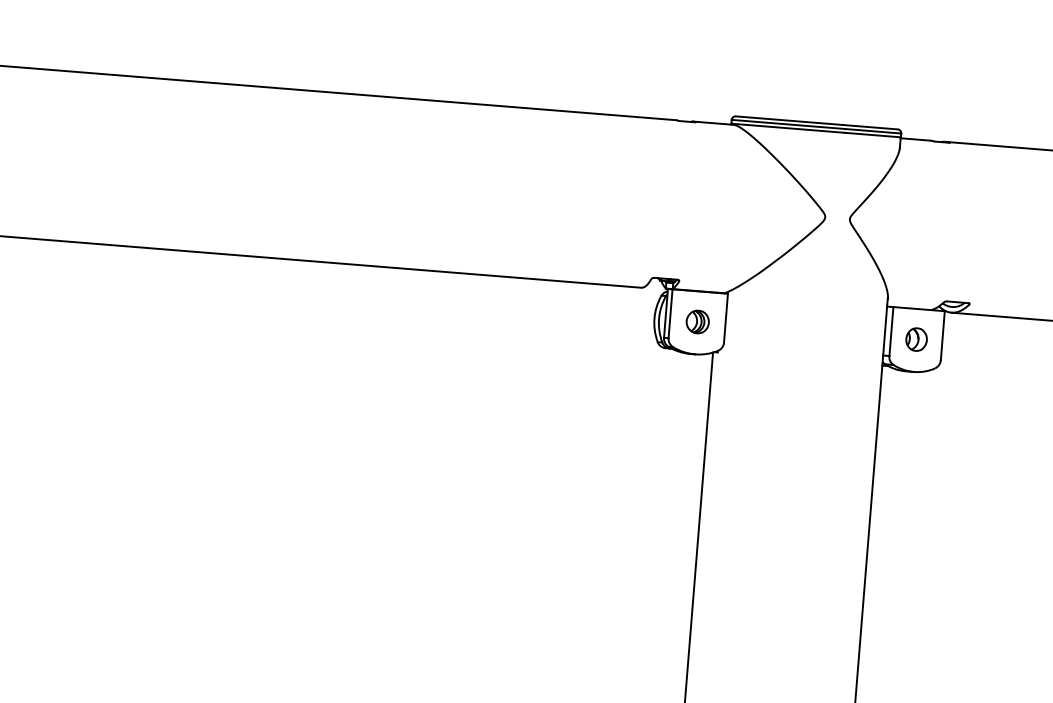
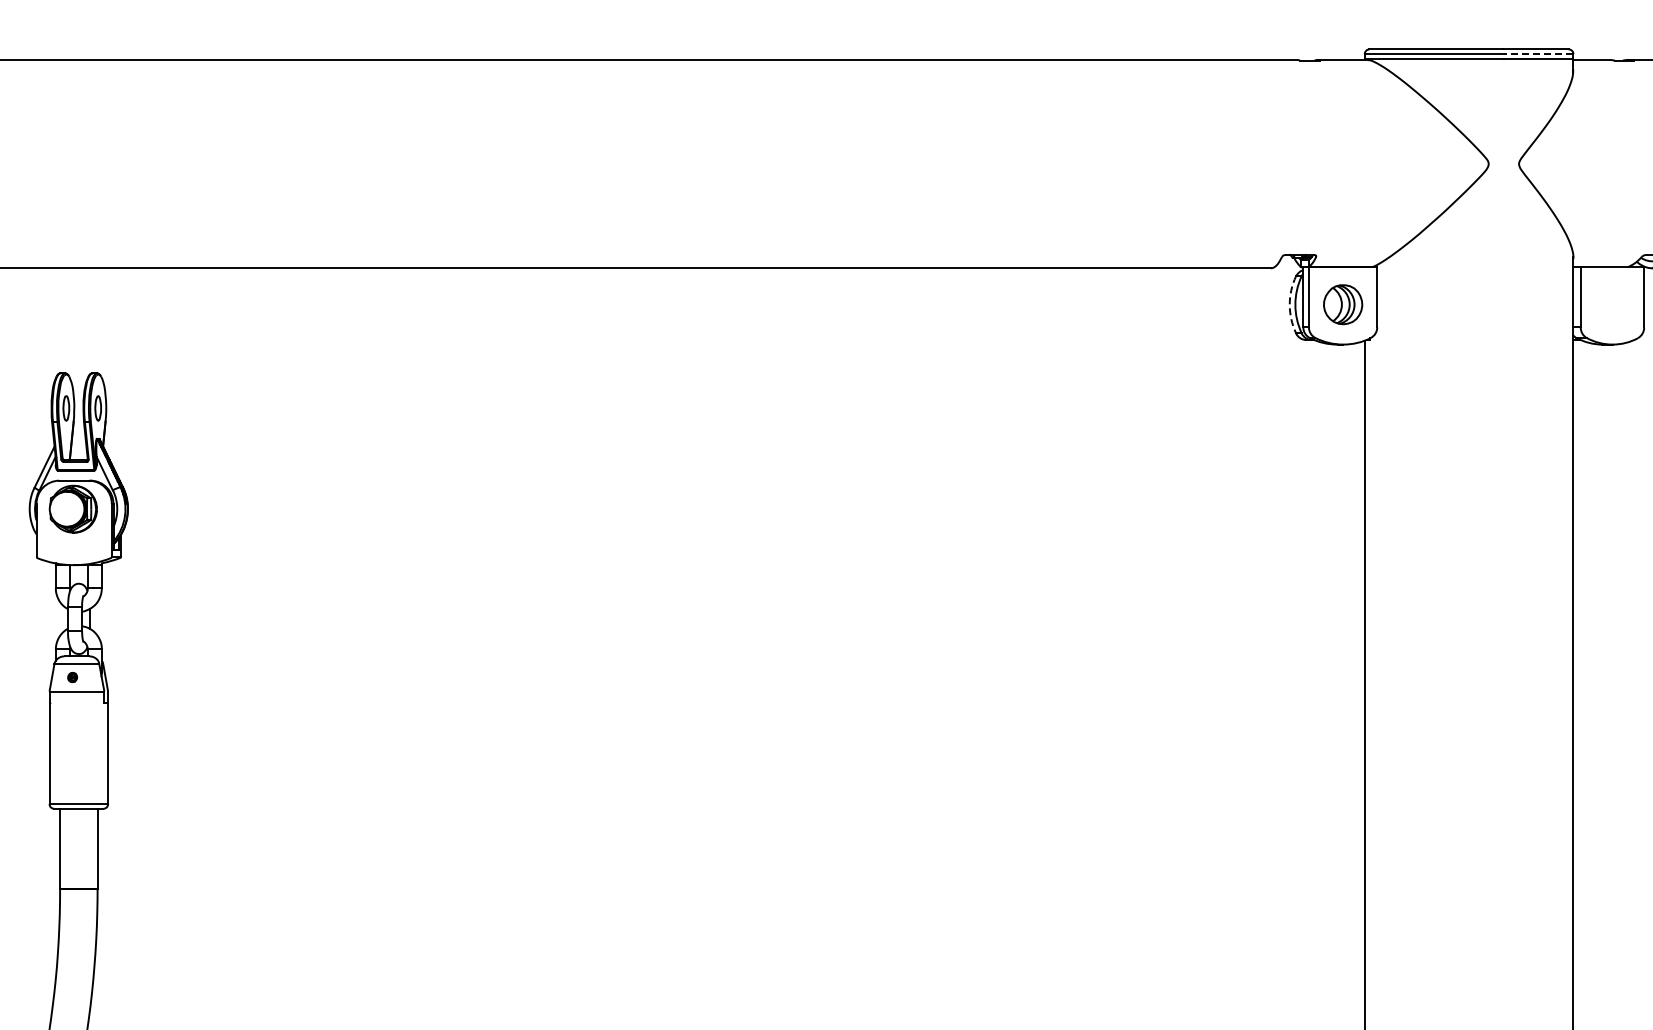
line: (872, 131) -> (1538, 54), solid -> dashed
arc: (654, 318) -> (1289, 304), solid -> dashed
part: (697, 321) -> (1342, 304), size x1.4
part: (916, 339) -> (1612, 304), removed

